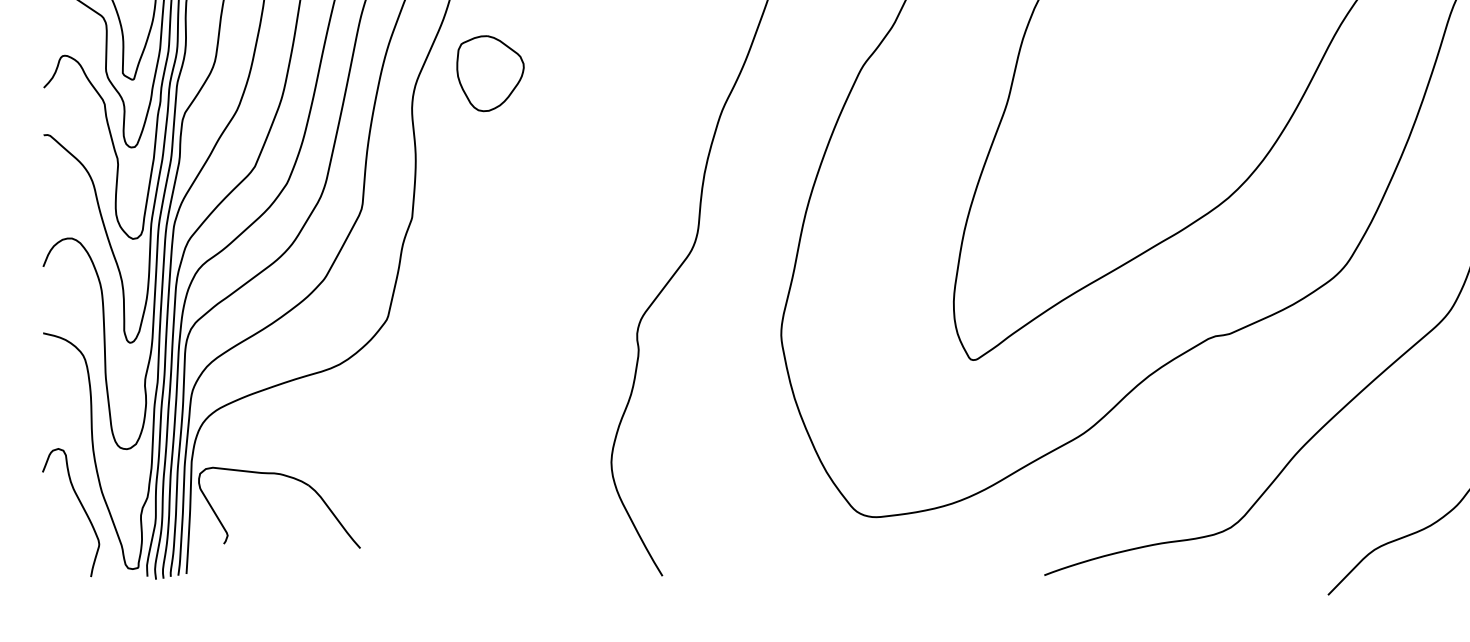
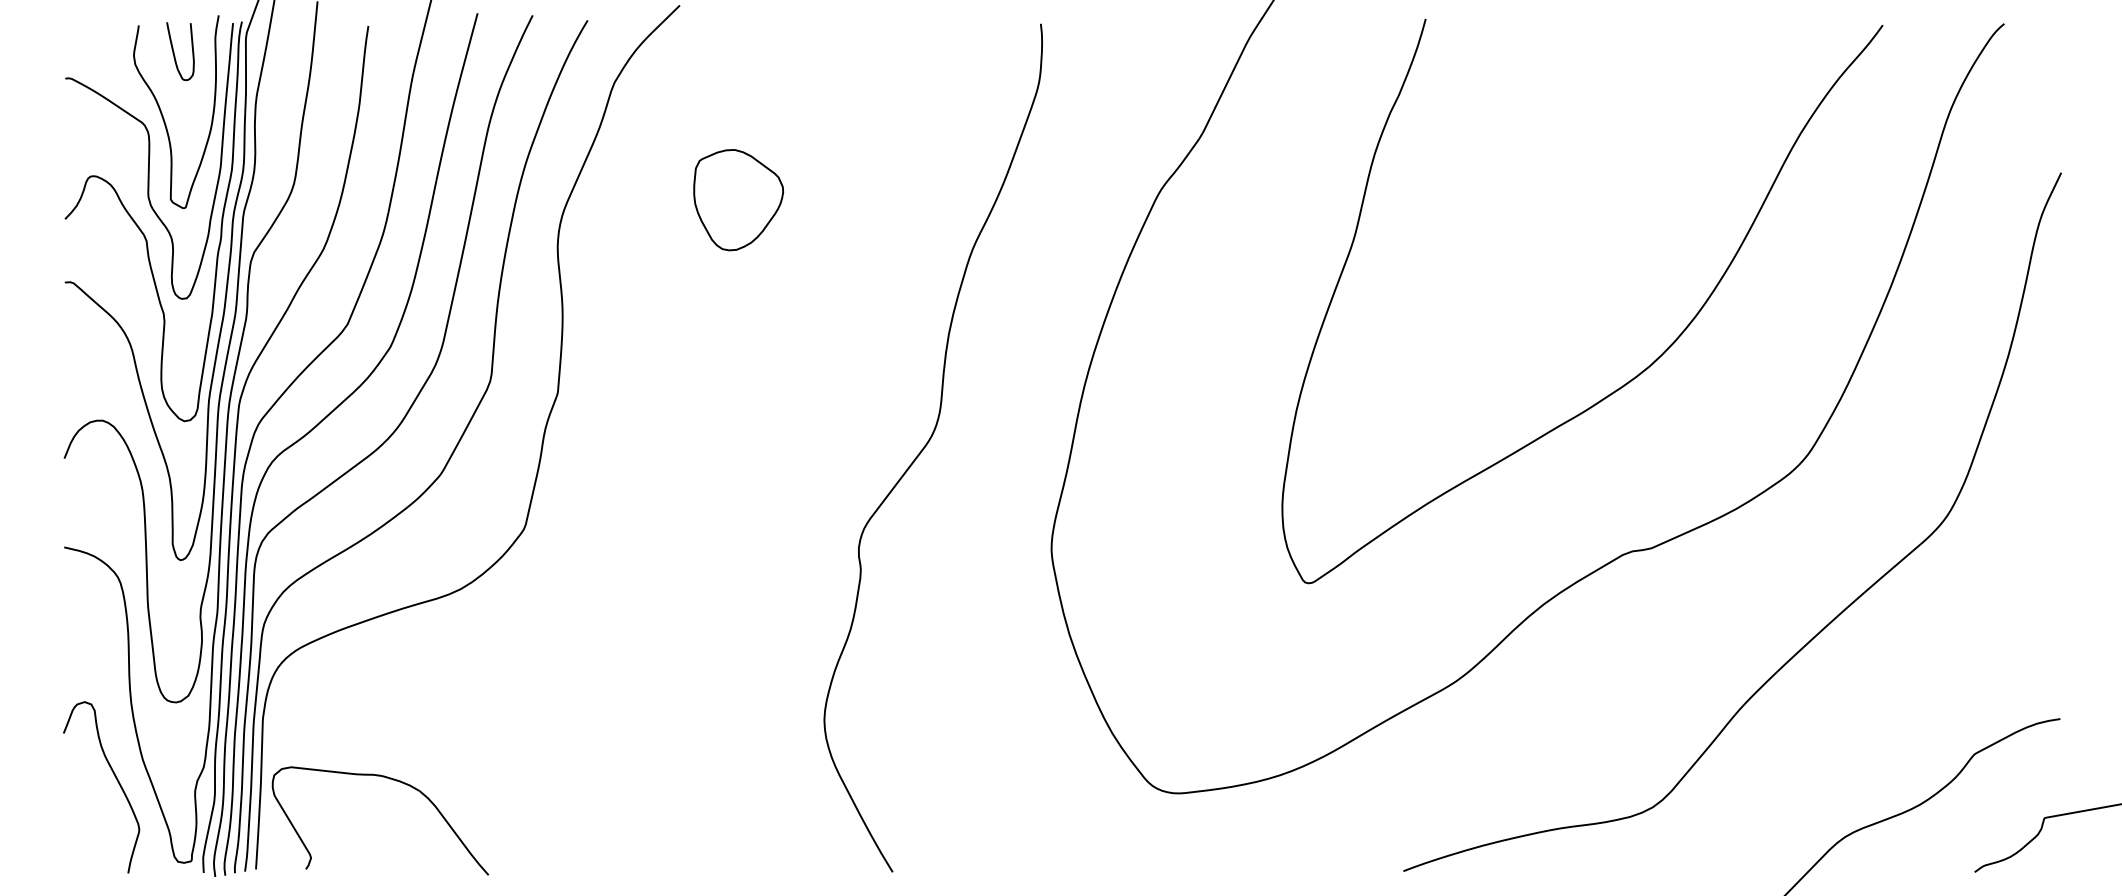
part: (490, 73) -> (738, 200), moved
part: (286, 476) -> (389, 779), moved

